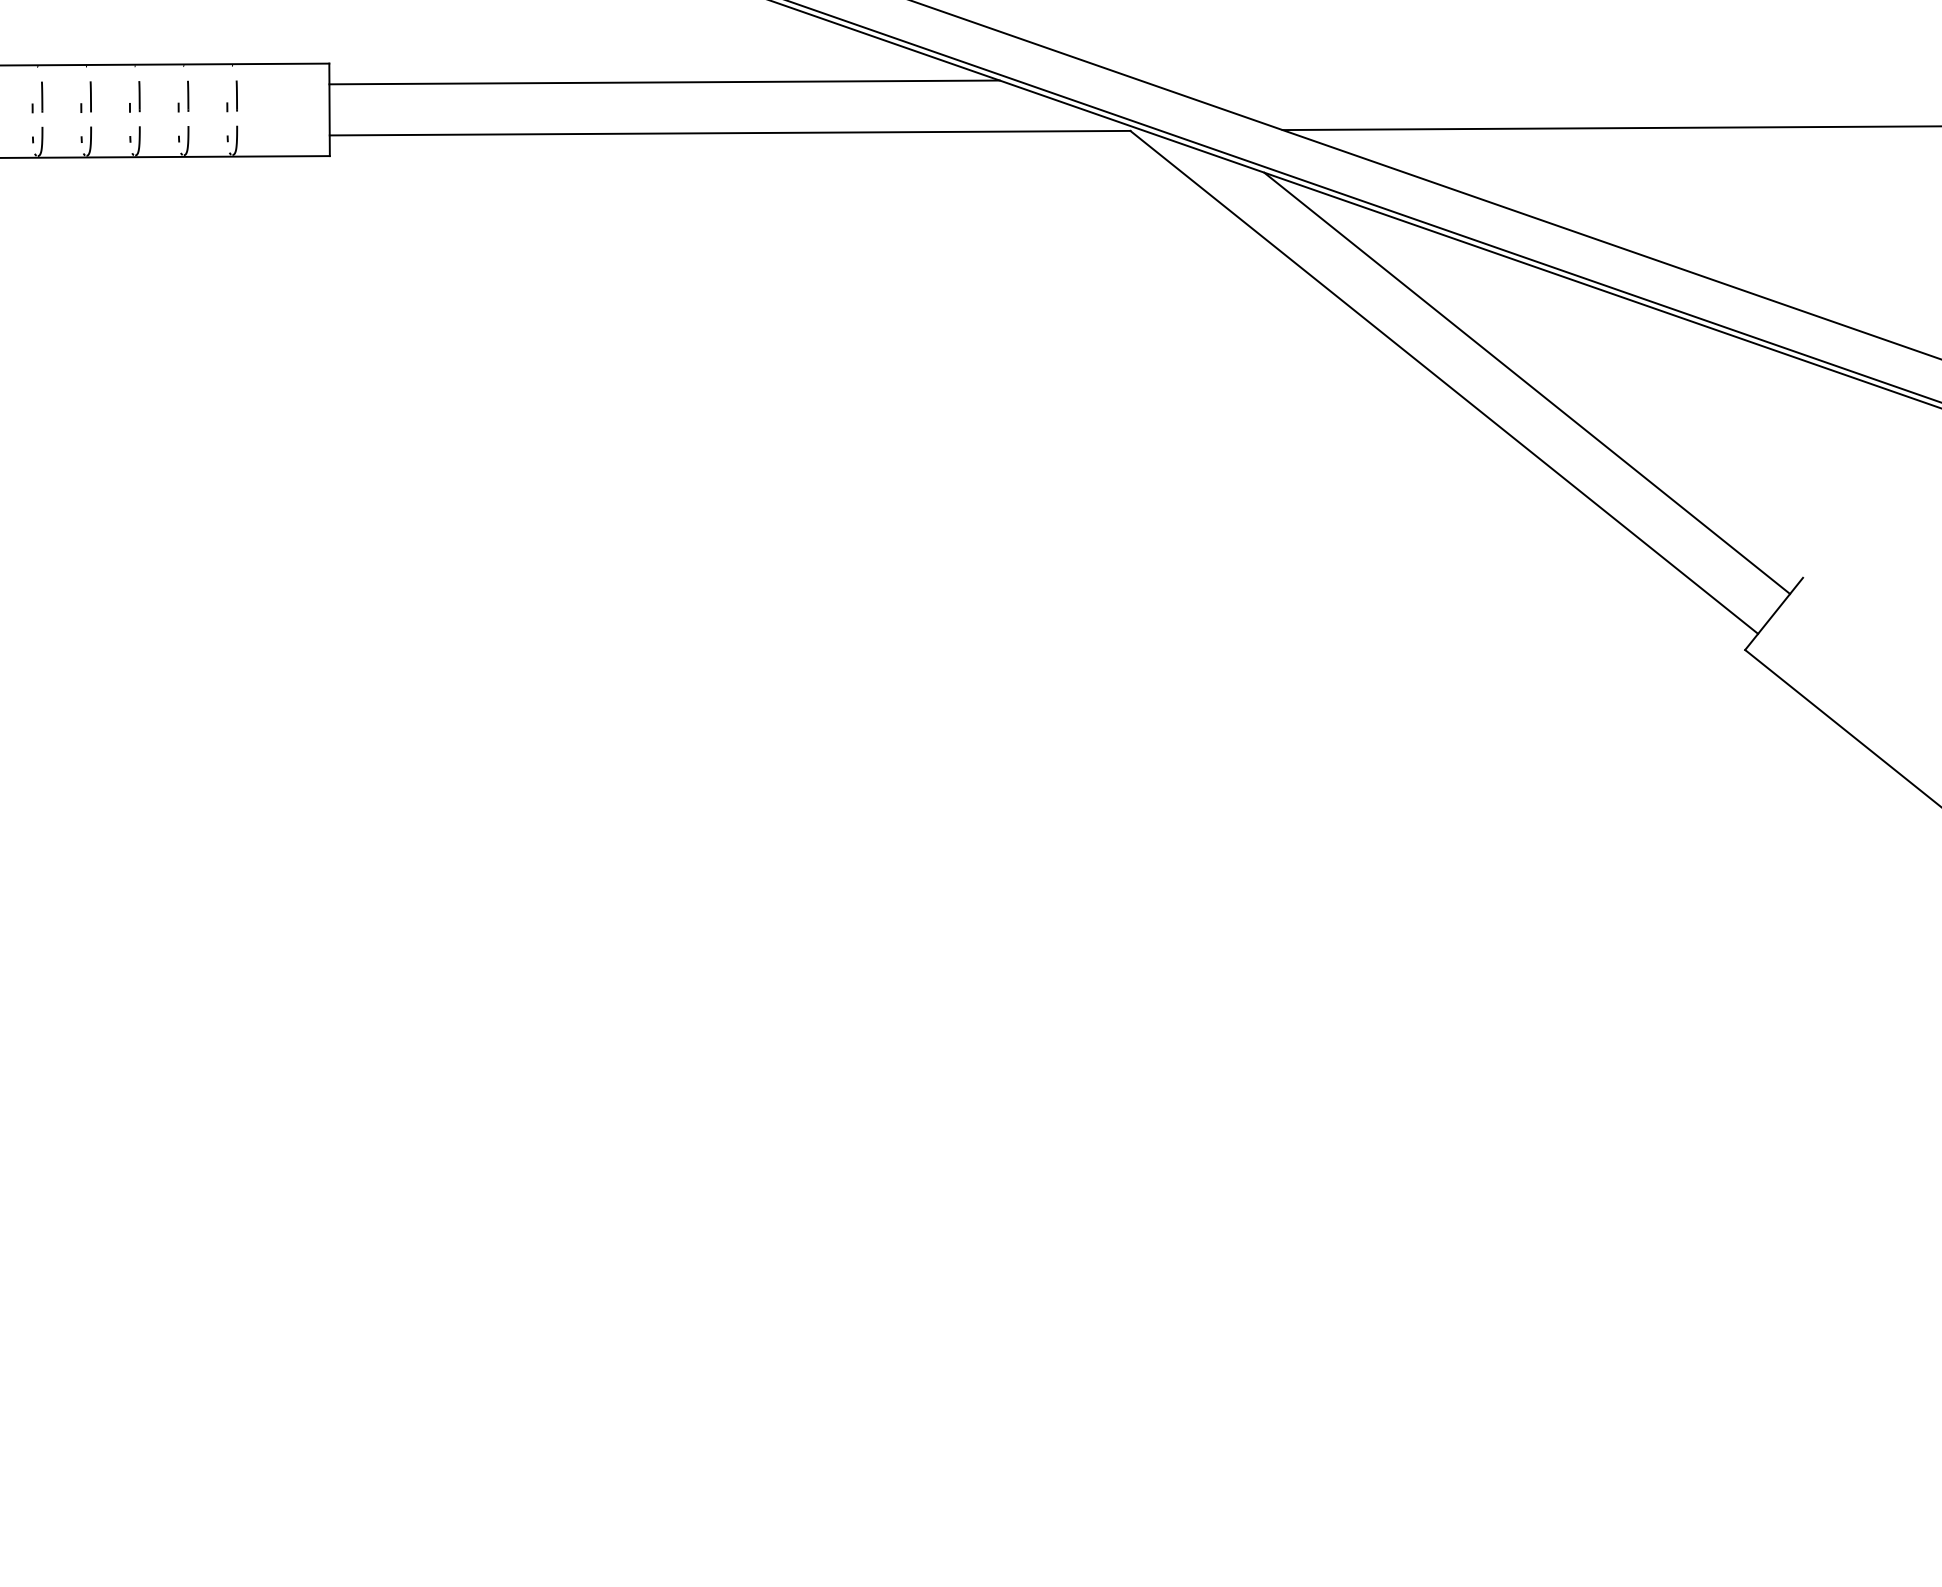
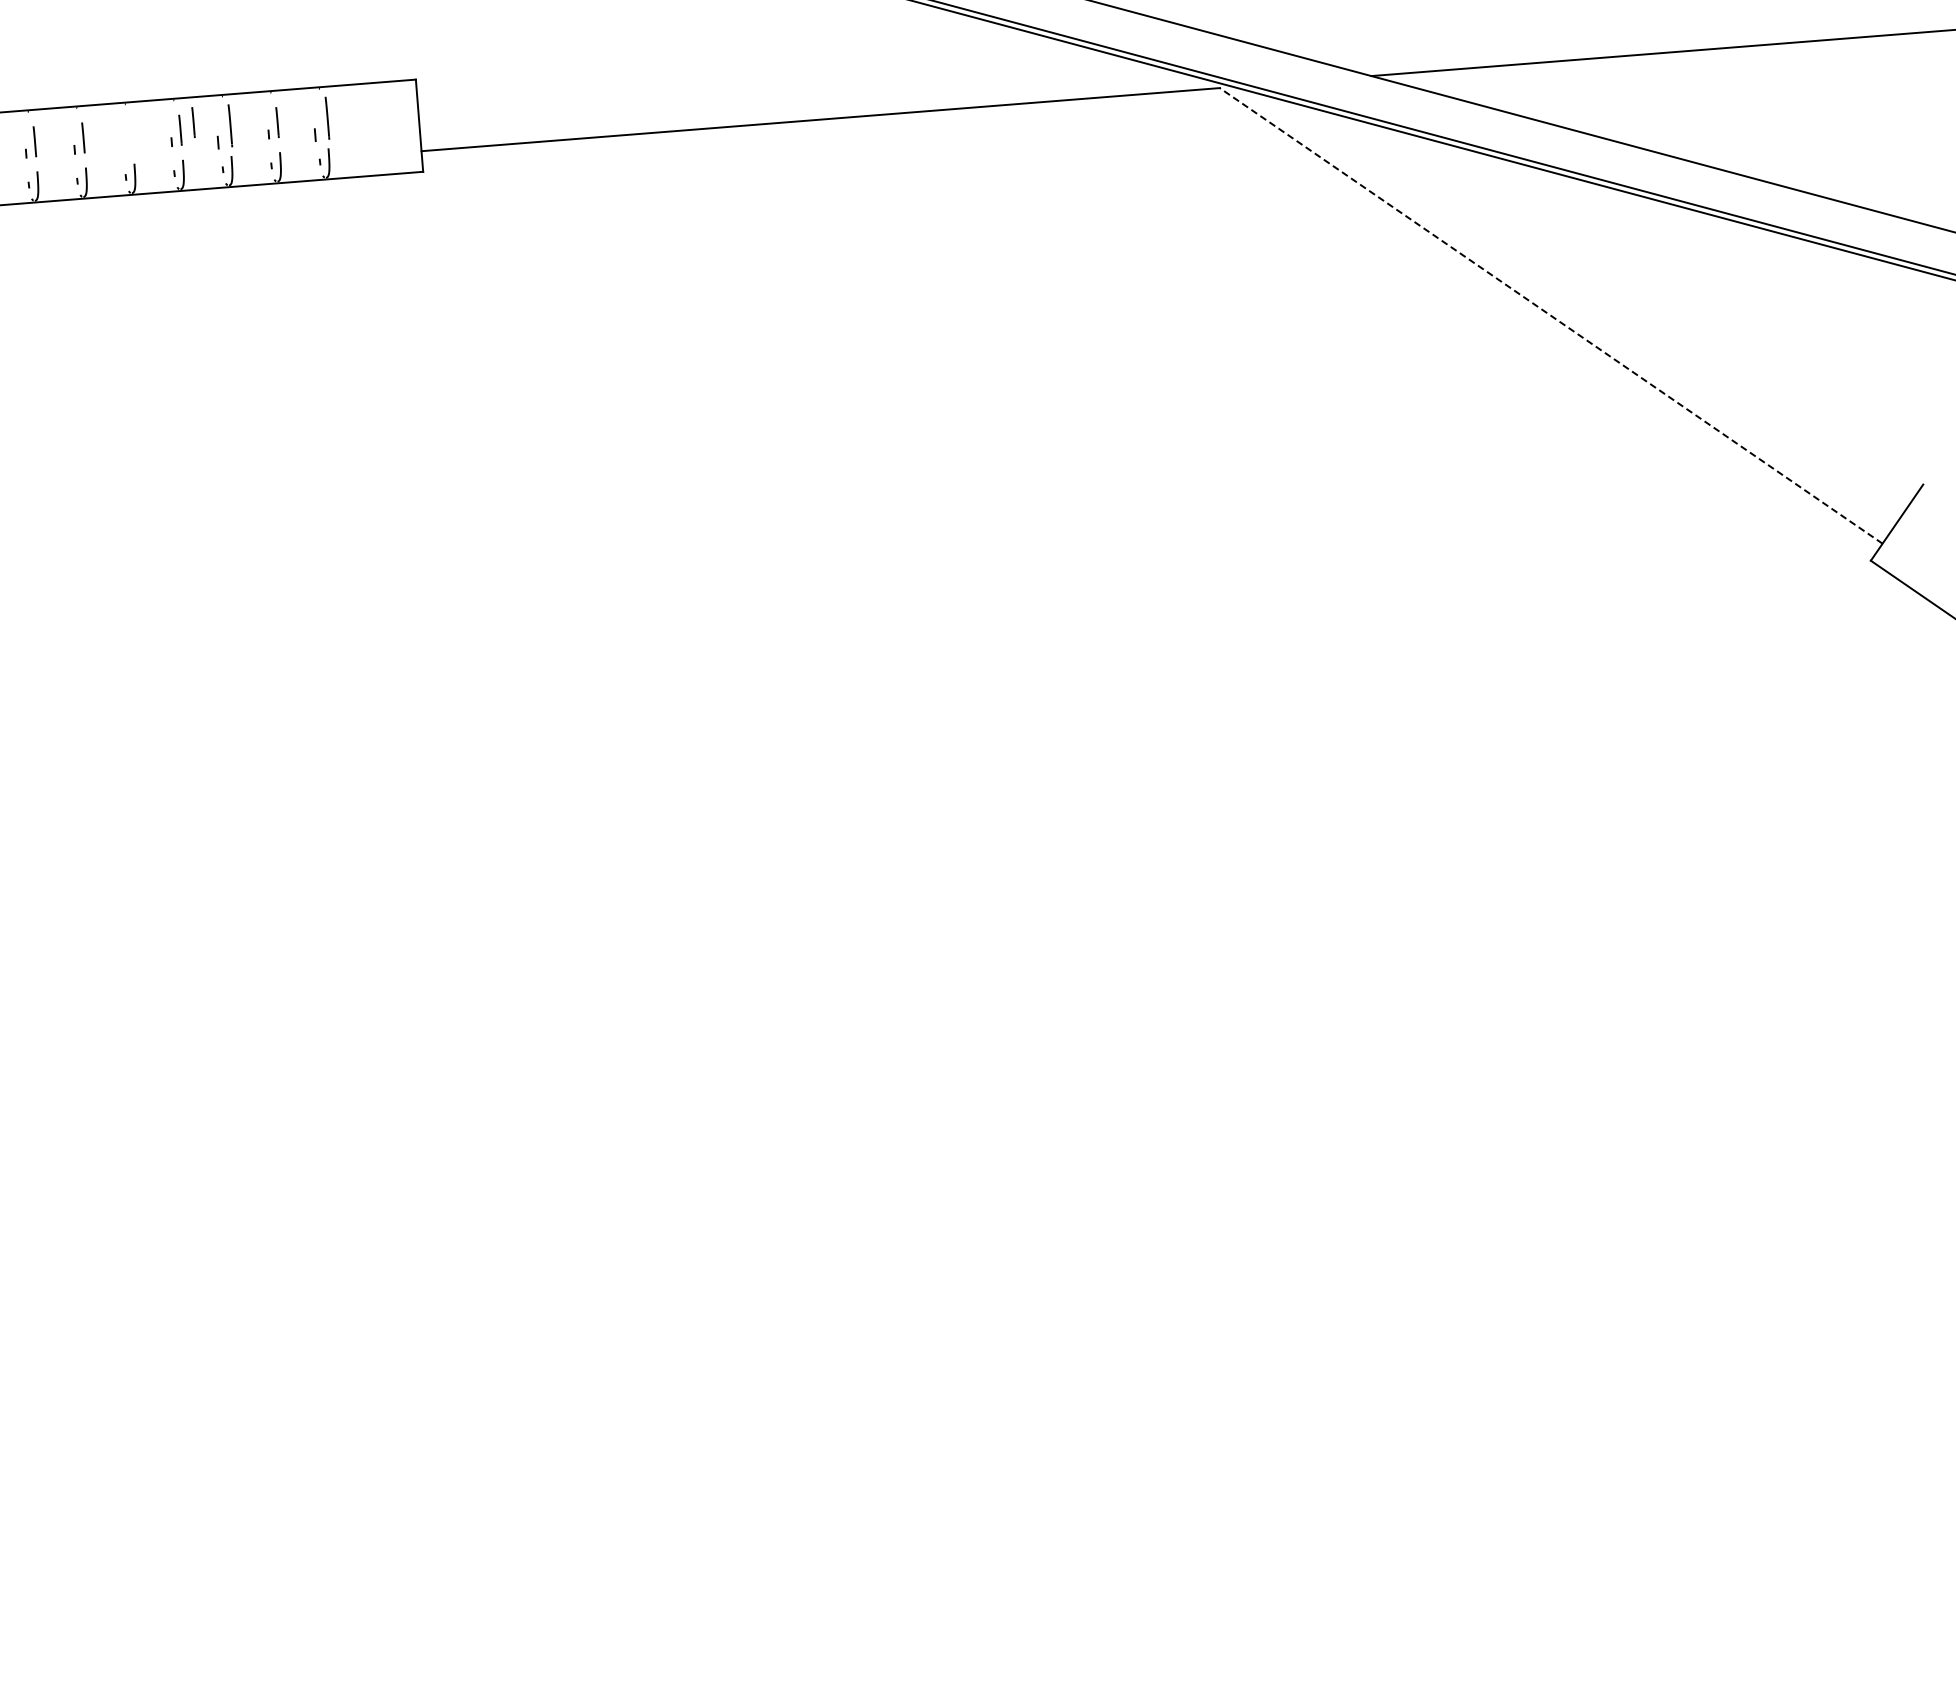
line: (664, 82) -> (751, 73), removed
line: (104, 90) -> (193, 122), added
part: (233, 96) -> (322, 119), size x1.4
part: (38, 97) -> (128, 134), removed
part: (135, 97) -> (225, 127), size x1.4
line: (1443, 381) -> (1550, 315), solid -> dashed
line: (1526, 383) -> (1633, 310), removed

